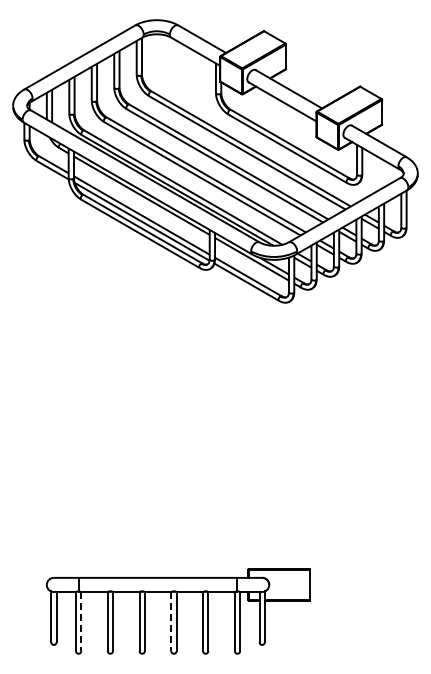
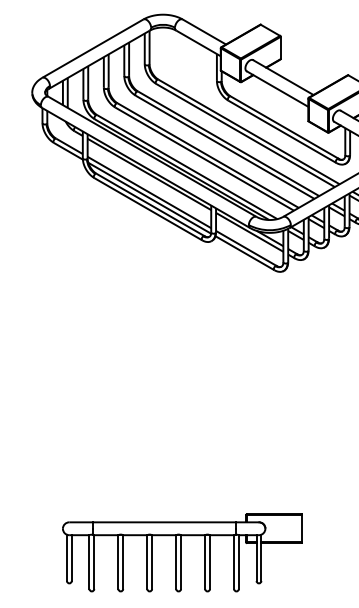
line: (81, 621) -> (94, 562), dashed -> solid
line: (171, 621) -> (176, 562), dashed -> solid

